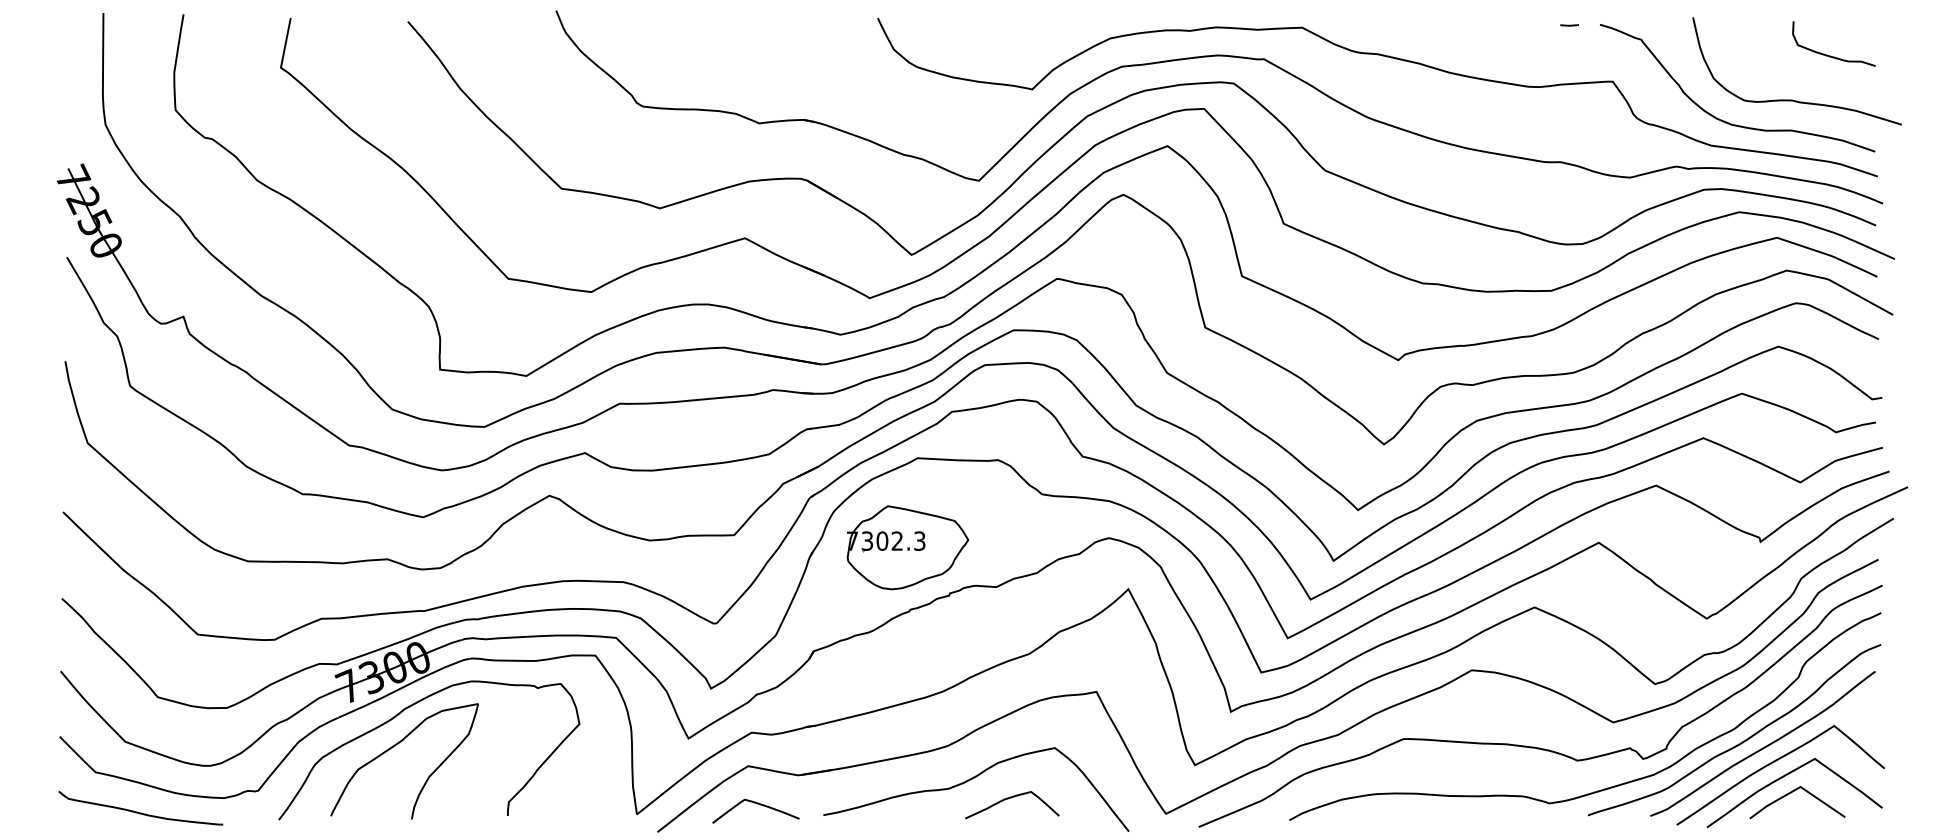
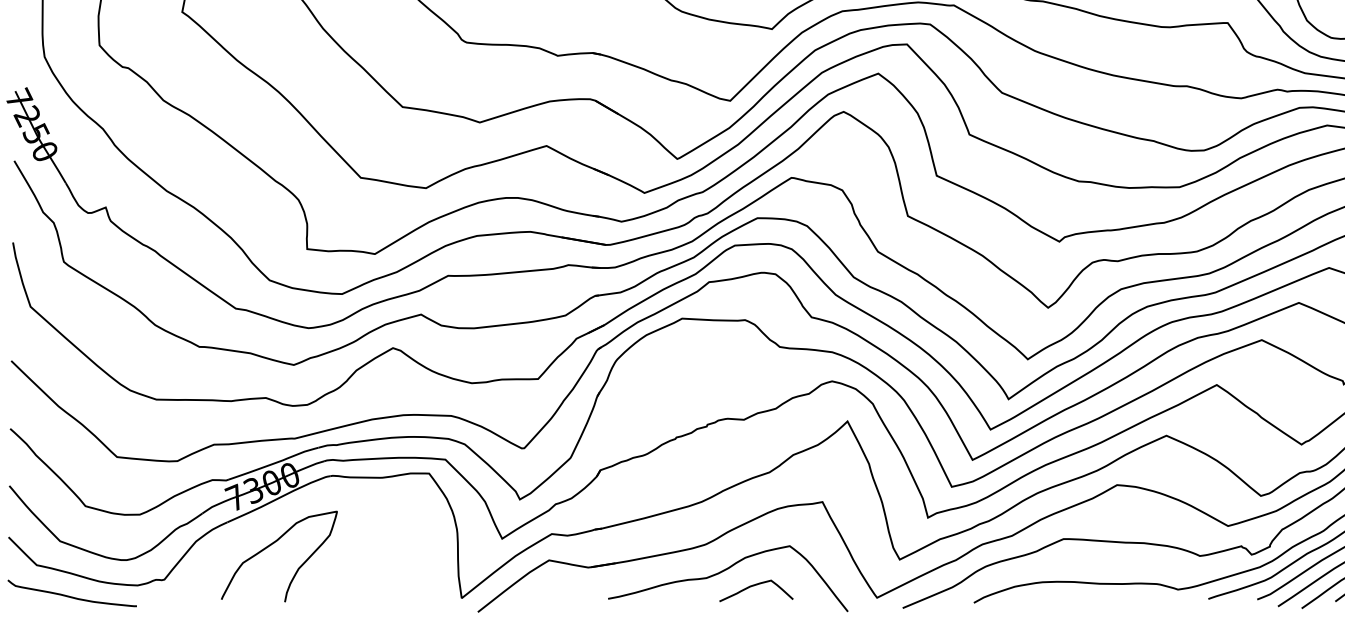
part: (907, 547) -> (674, 388), removed
curve: (401, 713) -> (276, 519), removed
curve: (757, 804) -> (556, 590), removed

